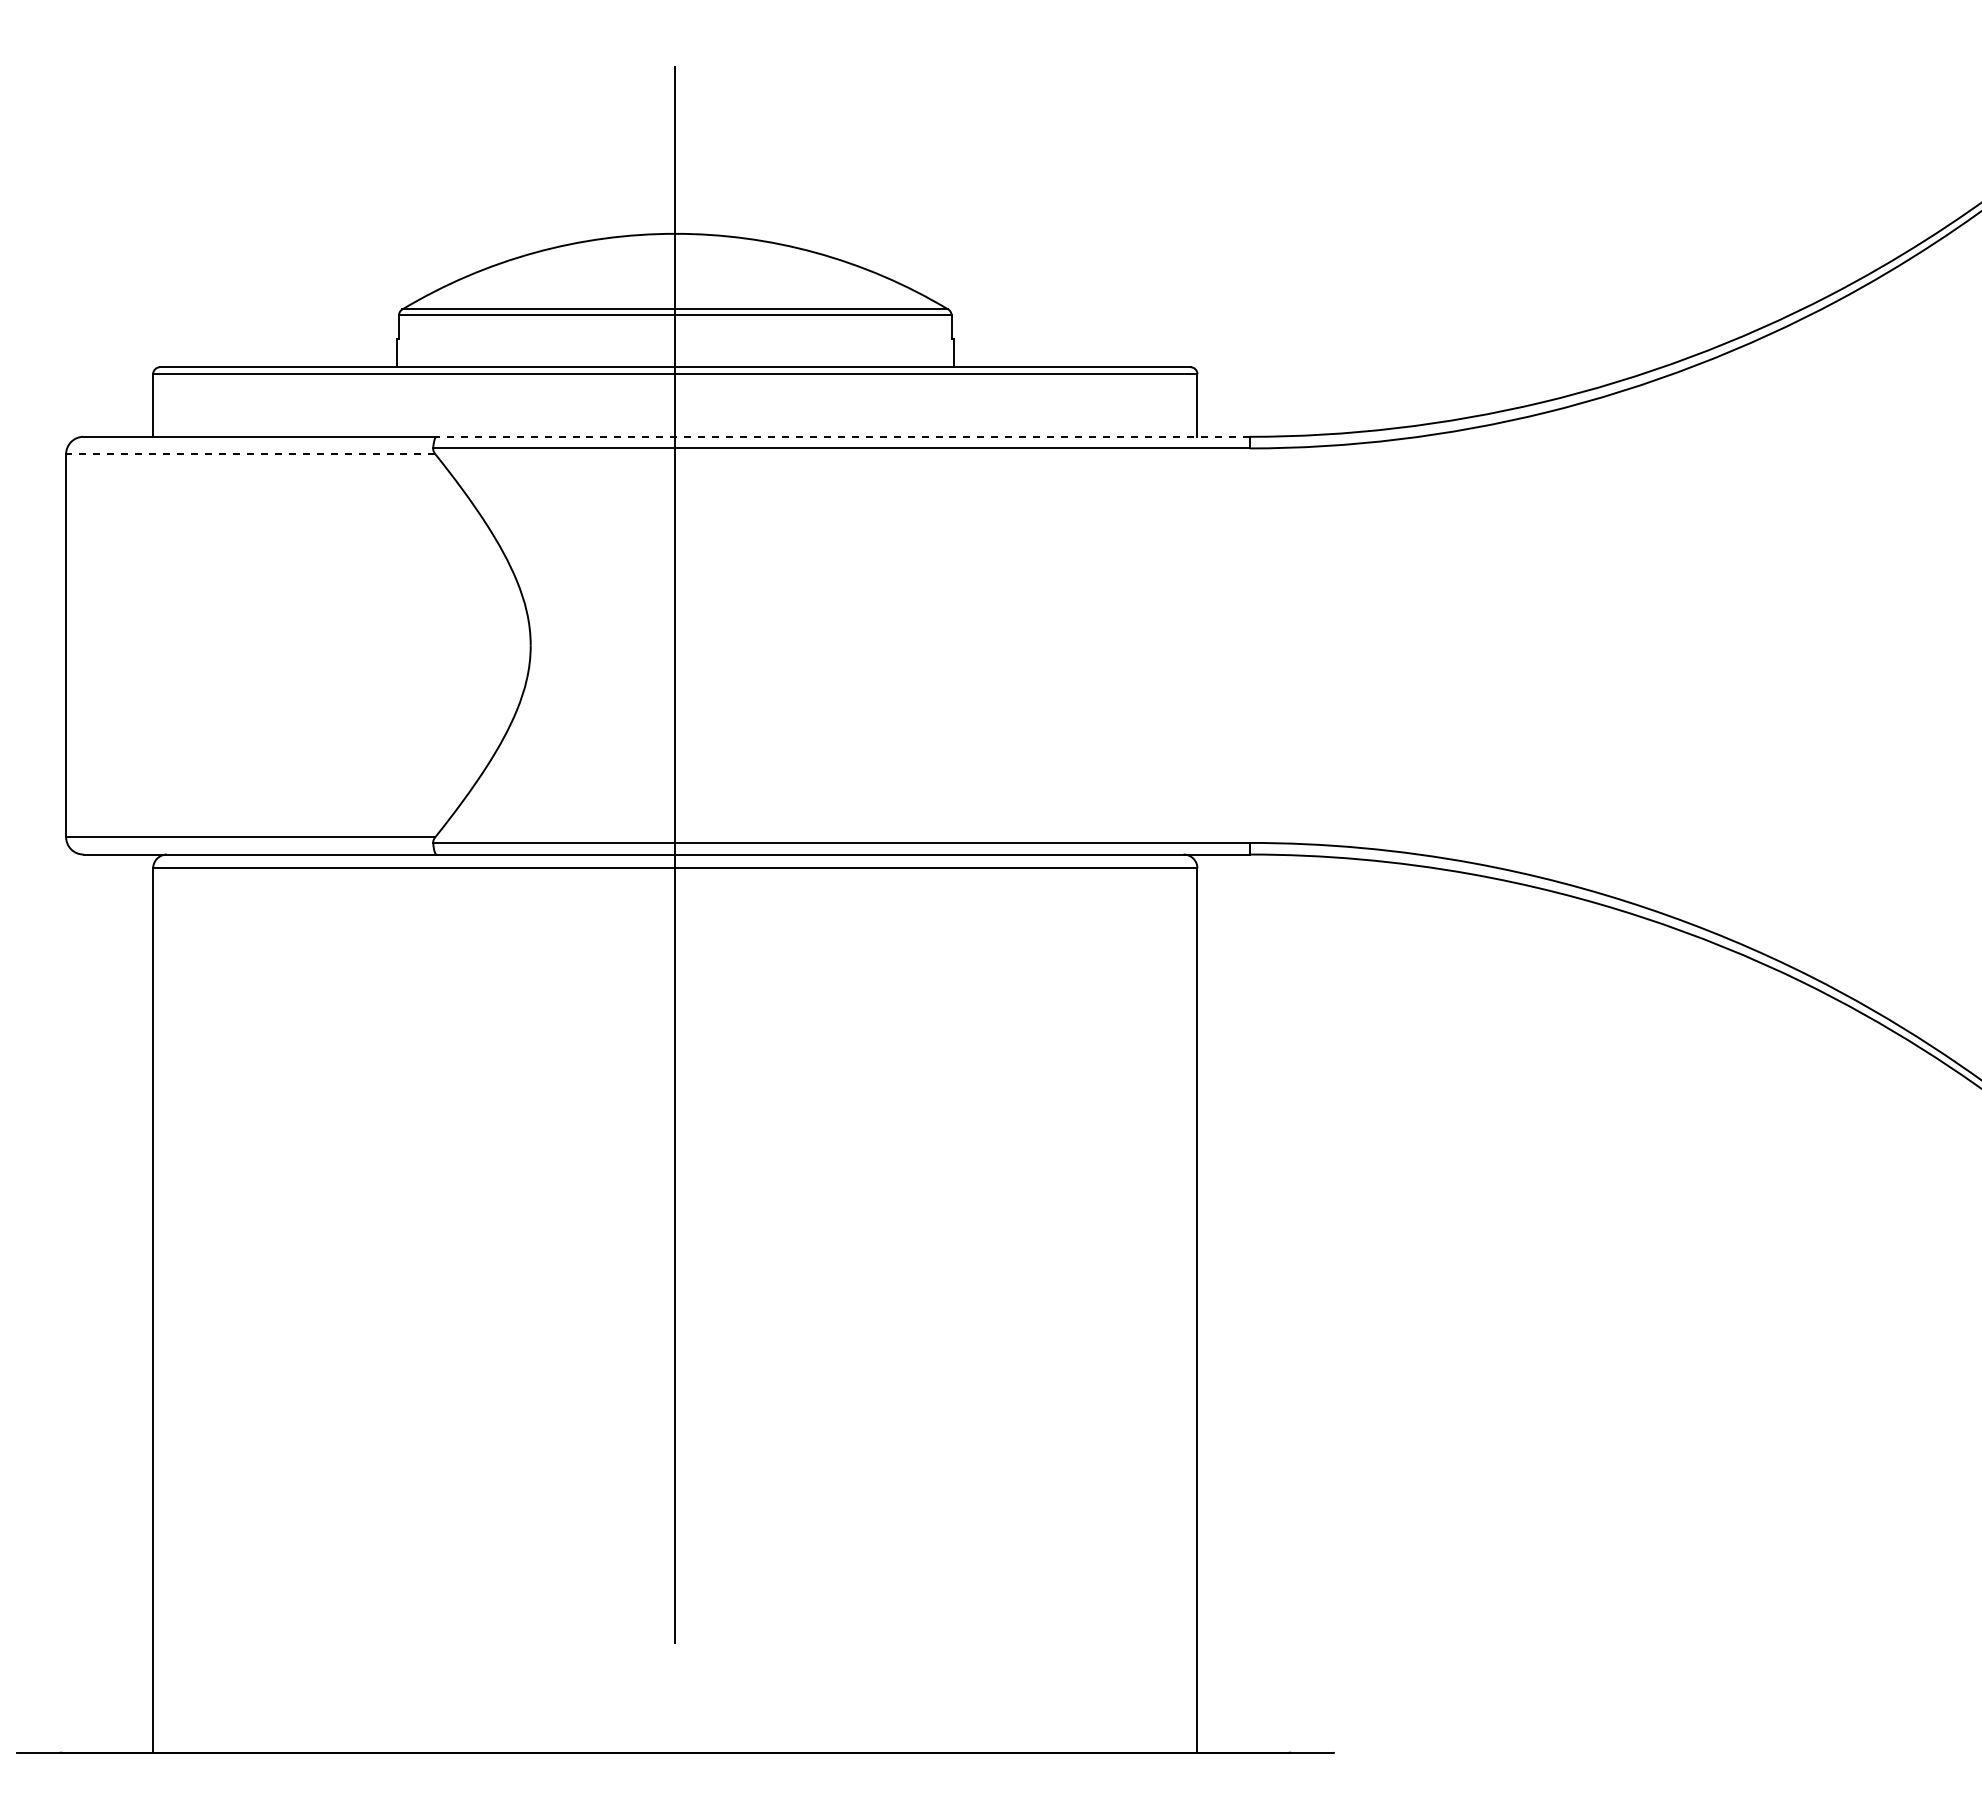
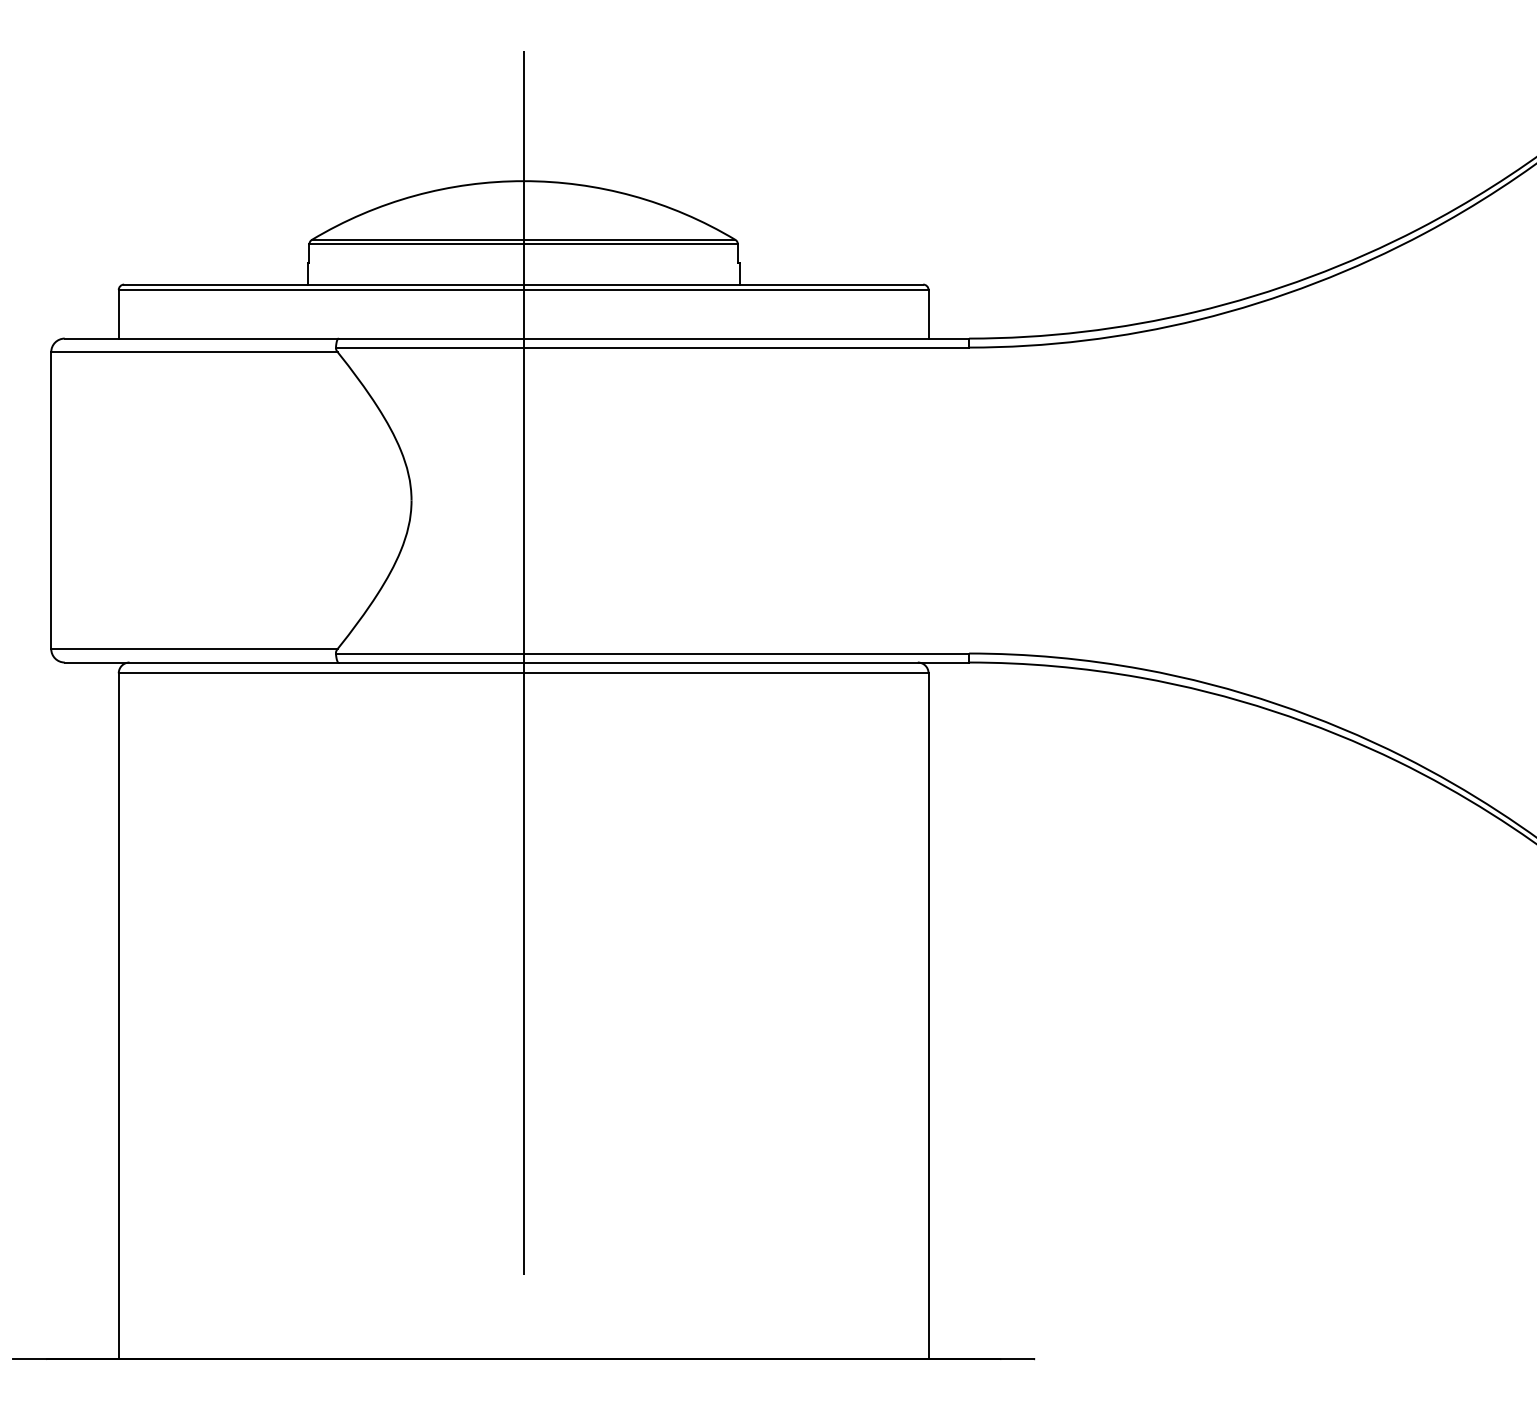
line: (843, 436) -> (654, 338), dashed -> solid
line: (250, 454) -> (194, 352), dashed -> solid

